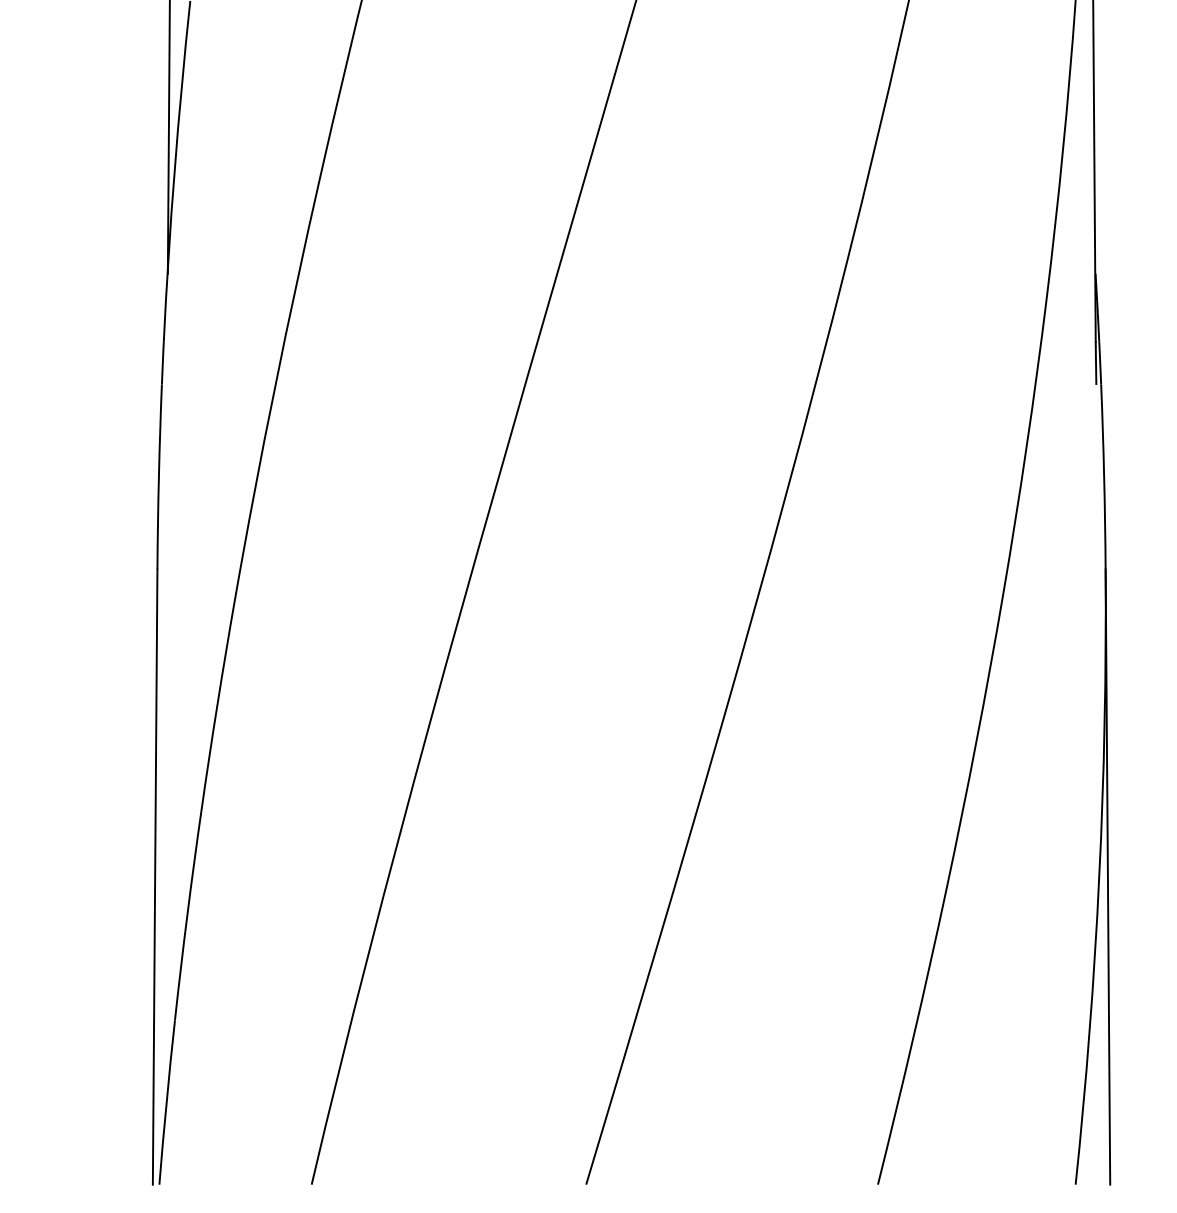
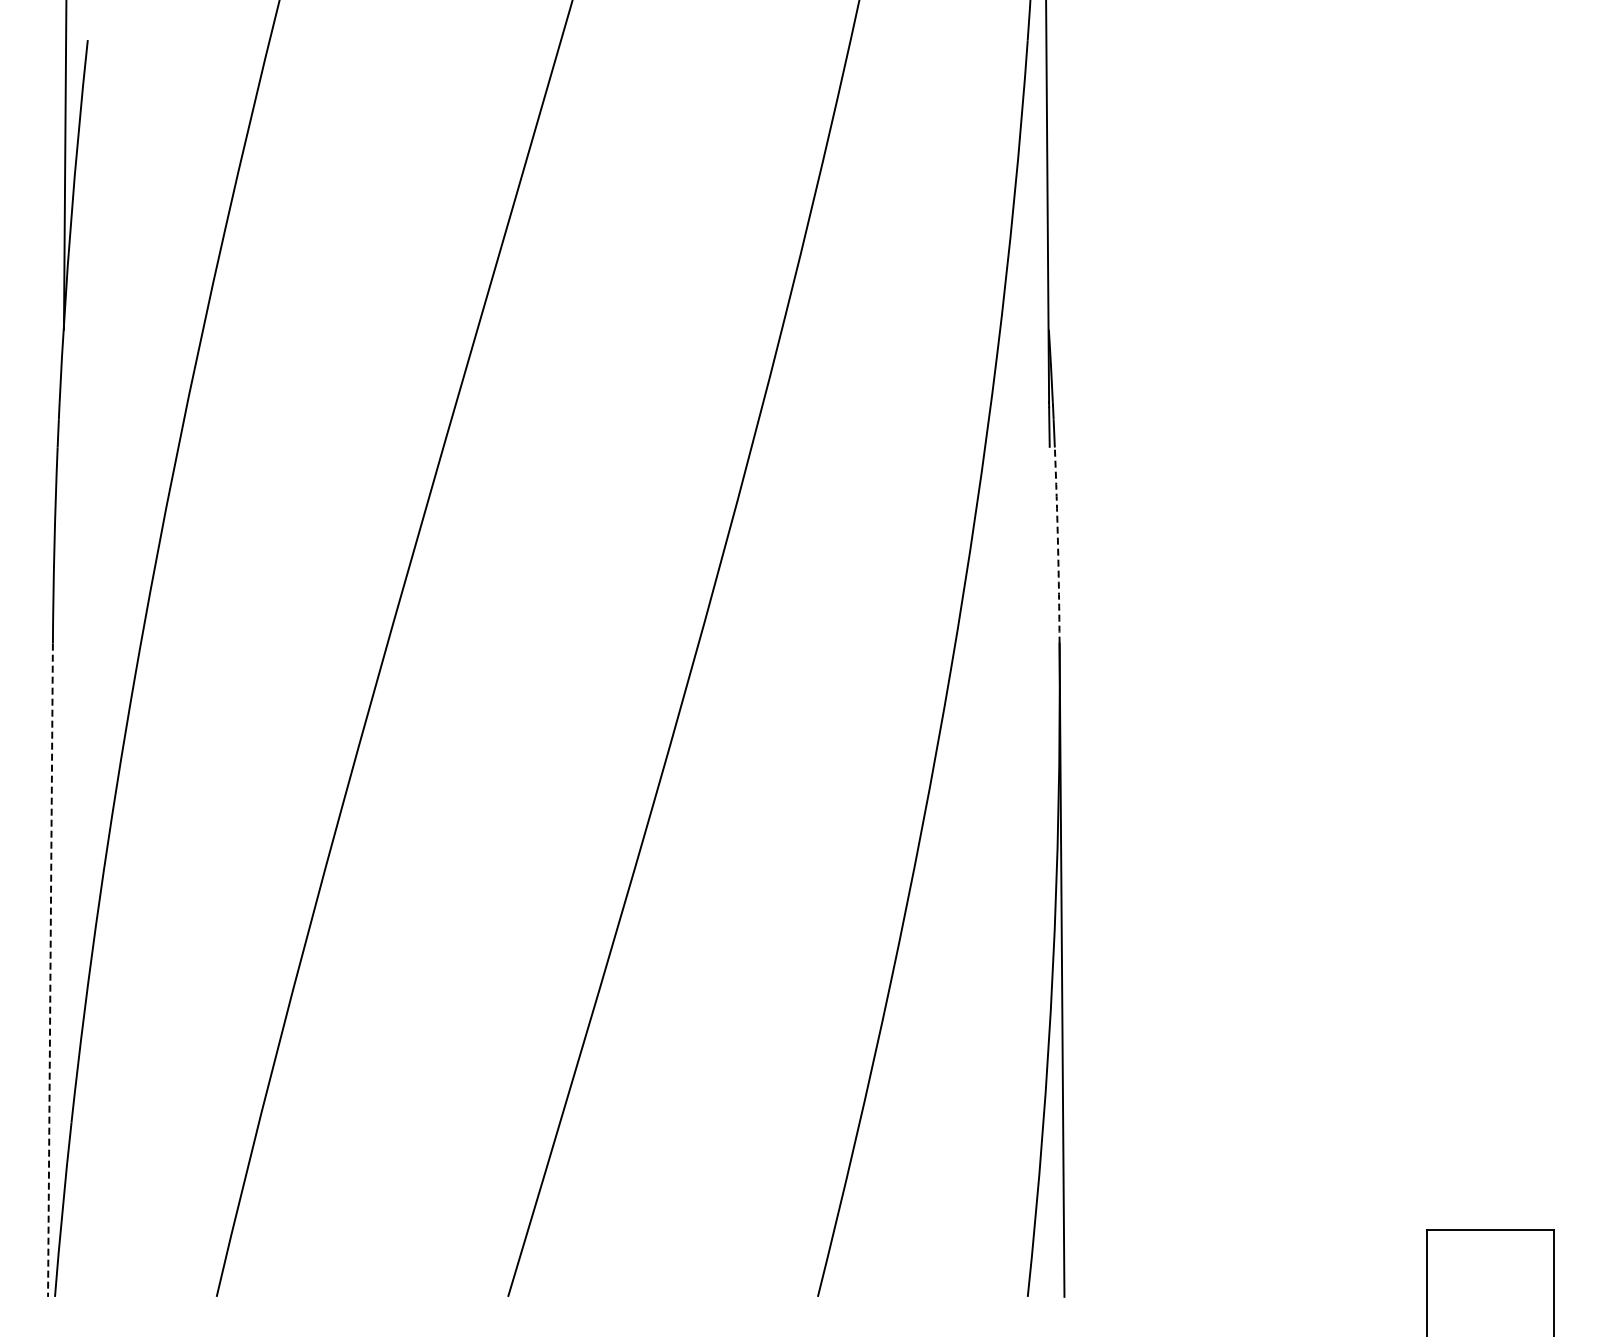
arc: (1104, 476) -> (1058, 545), solid -> dashed
line: (155, 877) -> (50, 970), solid -> dashed

